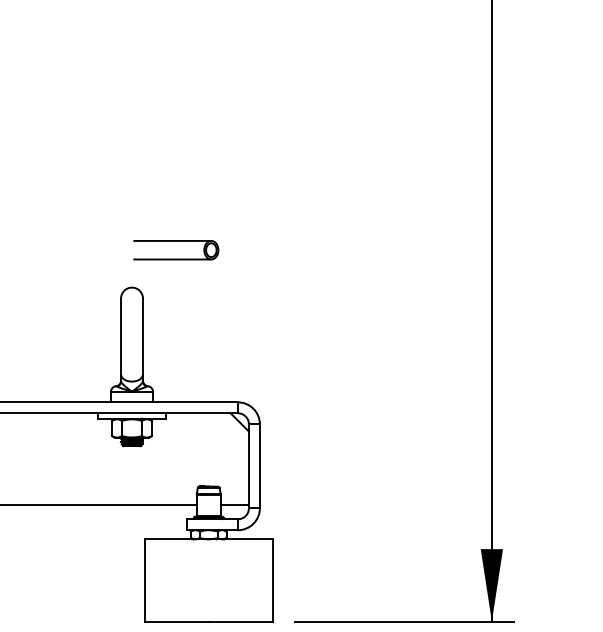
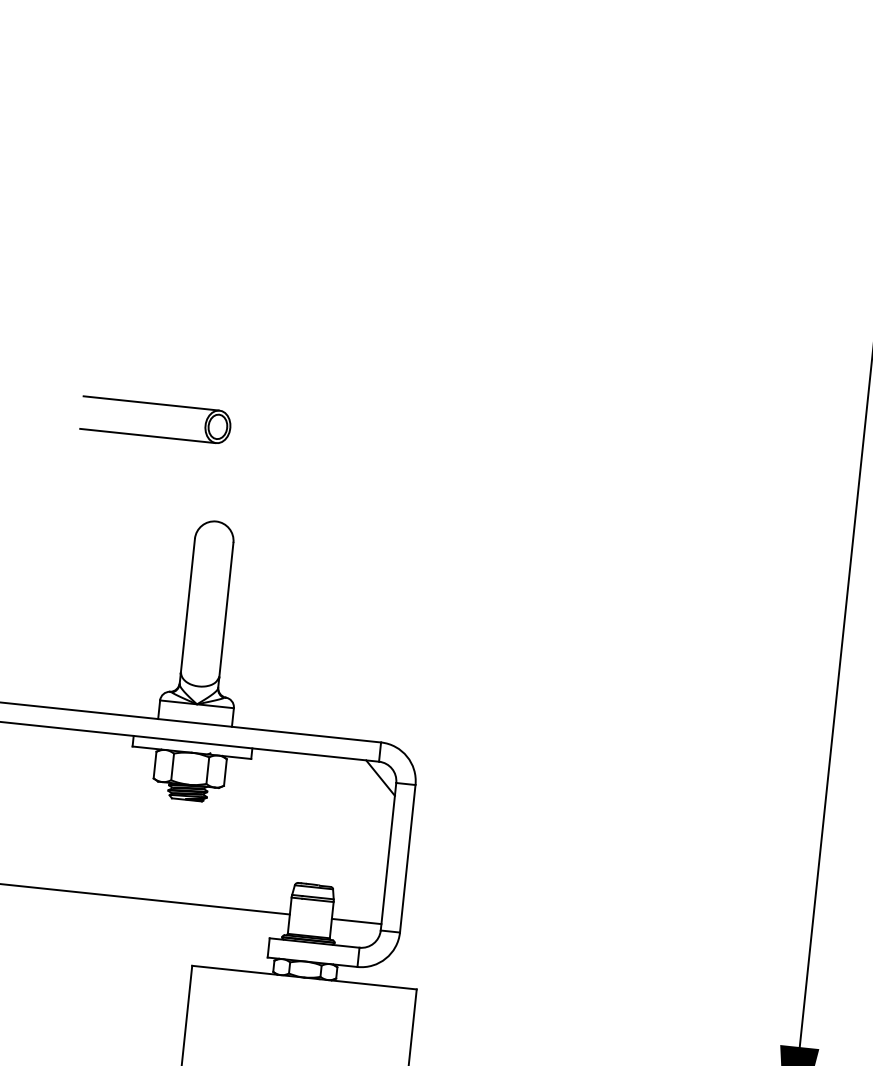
part: (176, 258) -> (155, 434), moved

